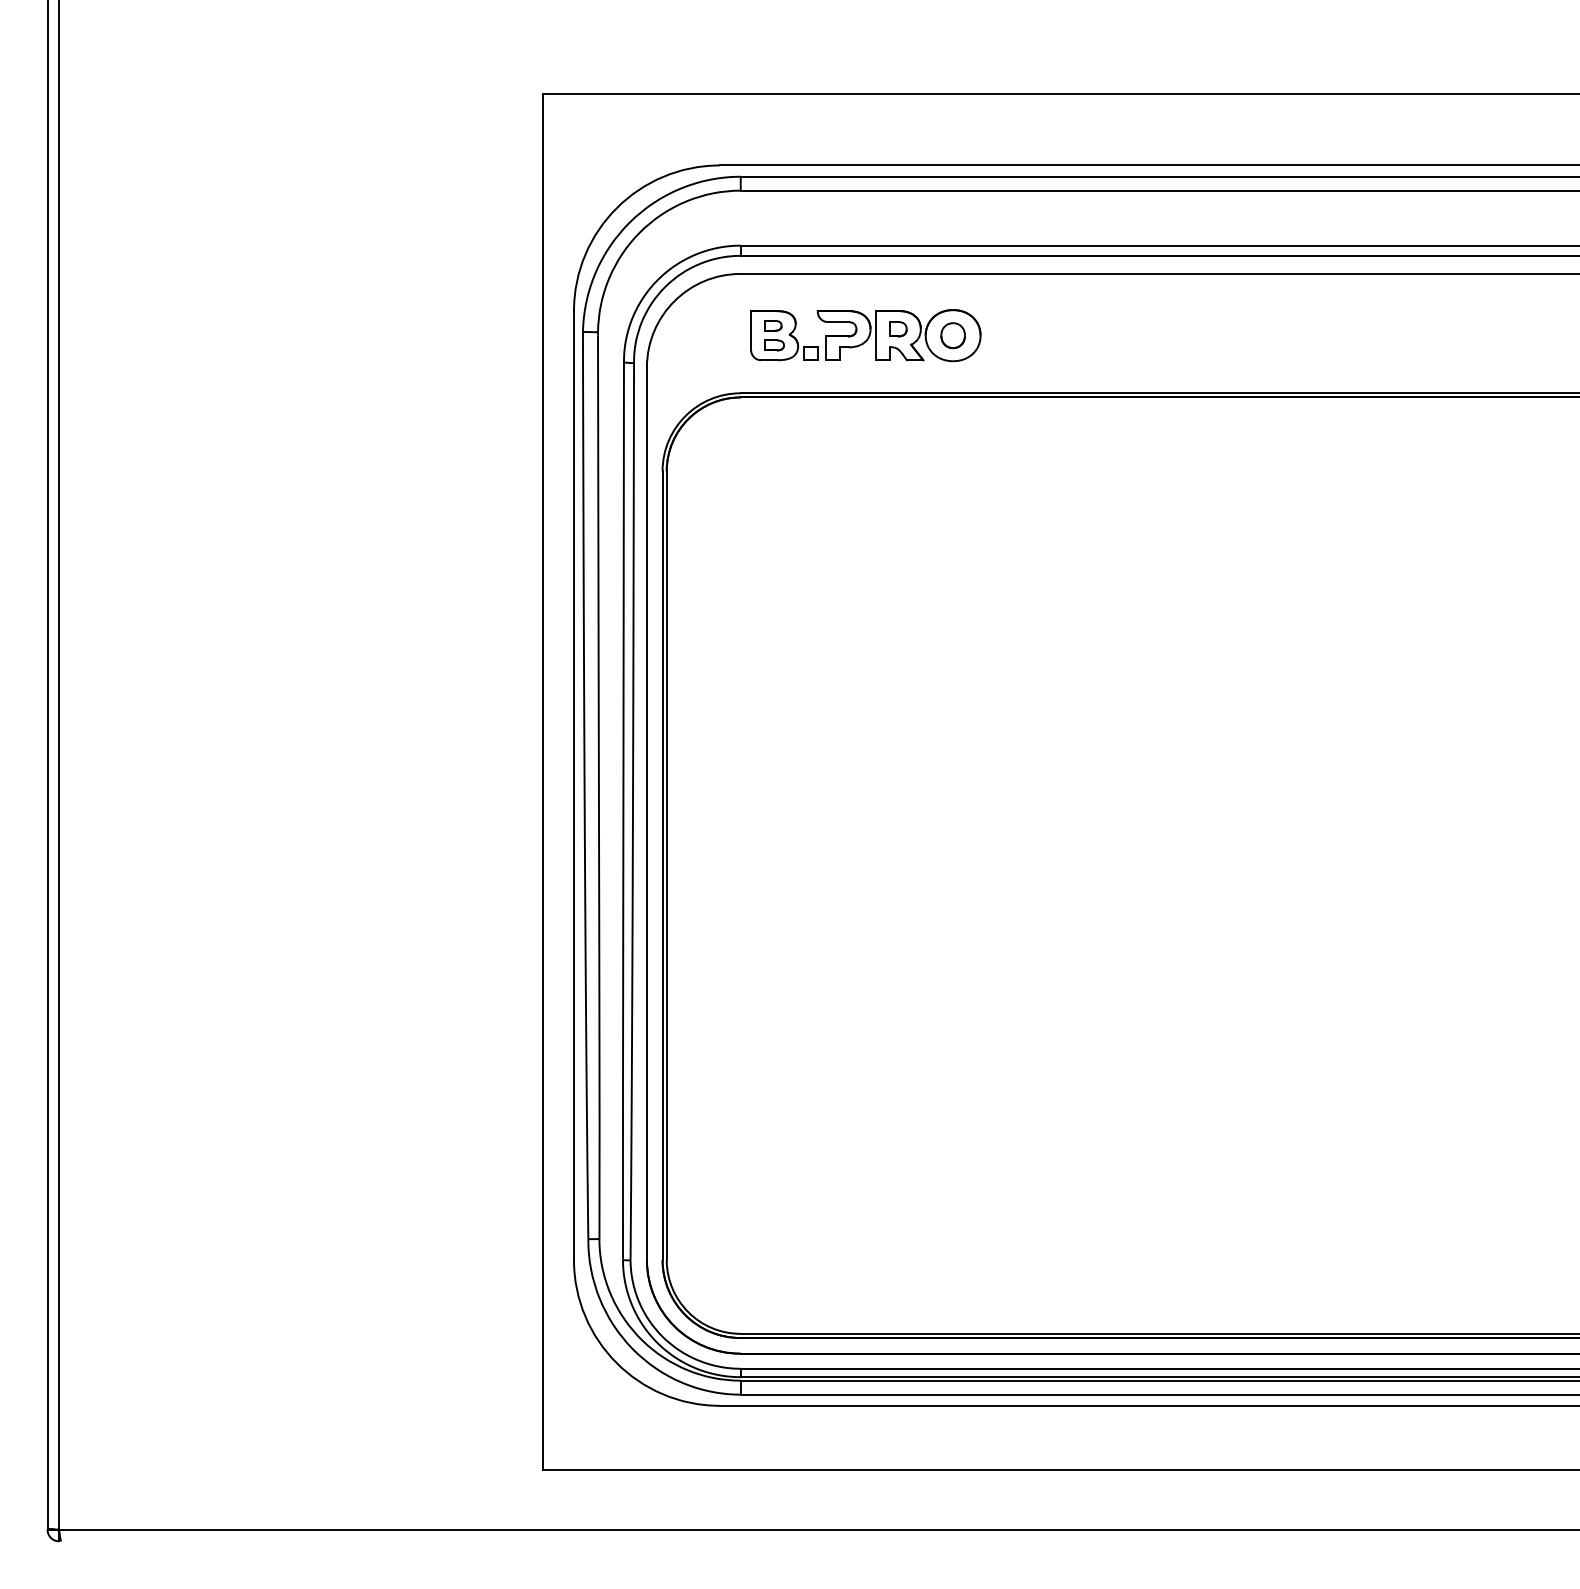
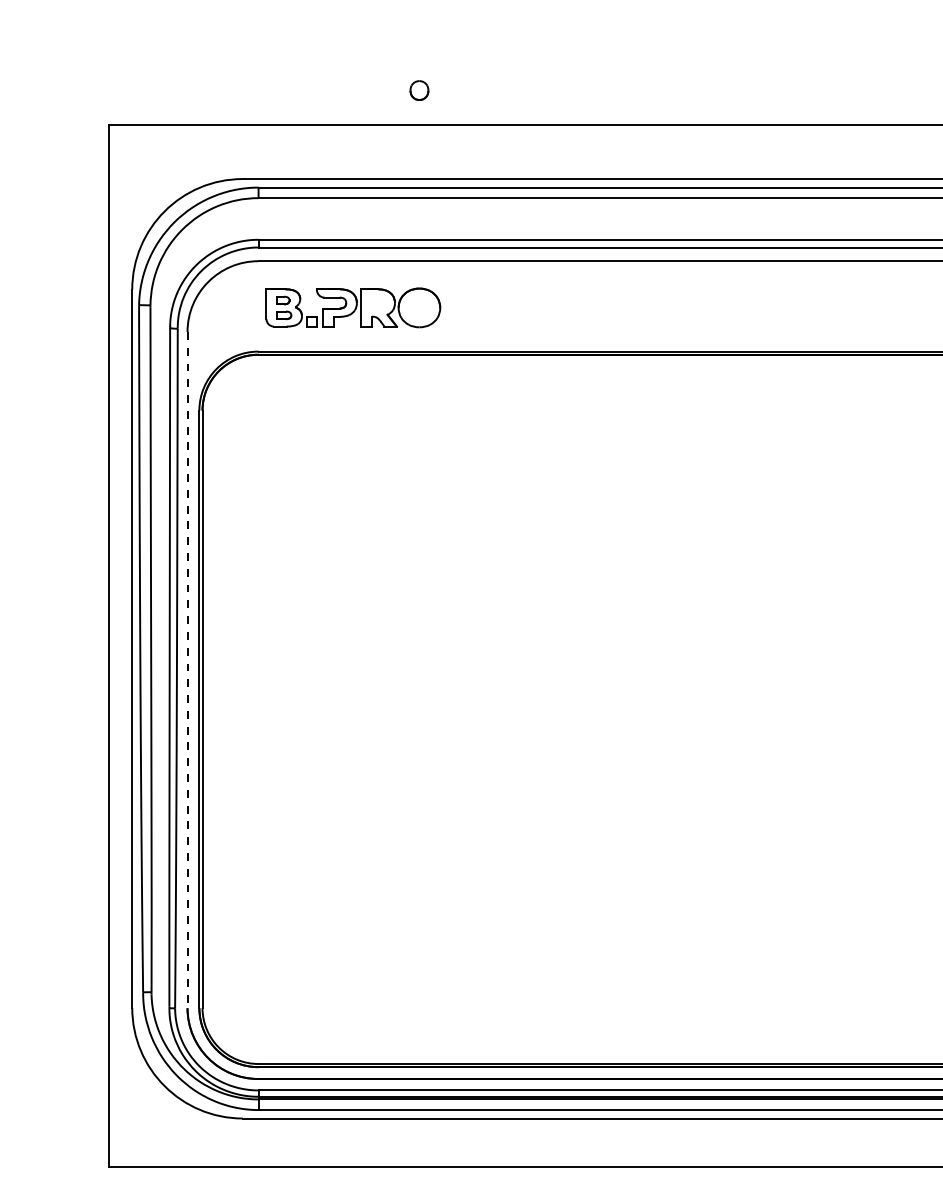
part: (898, 329) -> (378, 303), removed
part: (952, 335) -> (418, 90), moved
line: (646, 814) -> (187, 670), solid -> dashed

